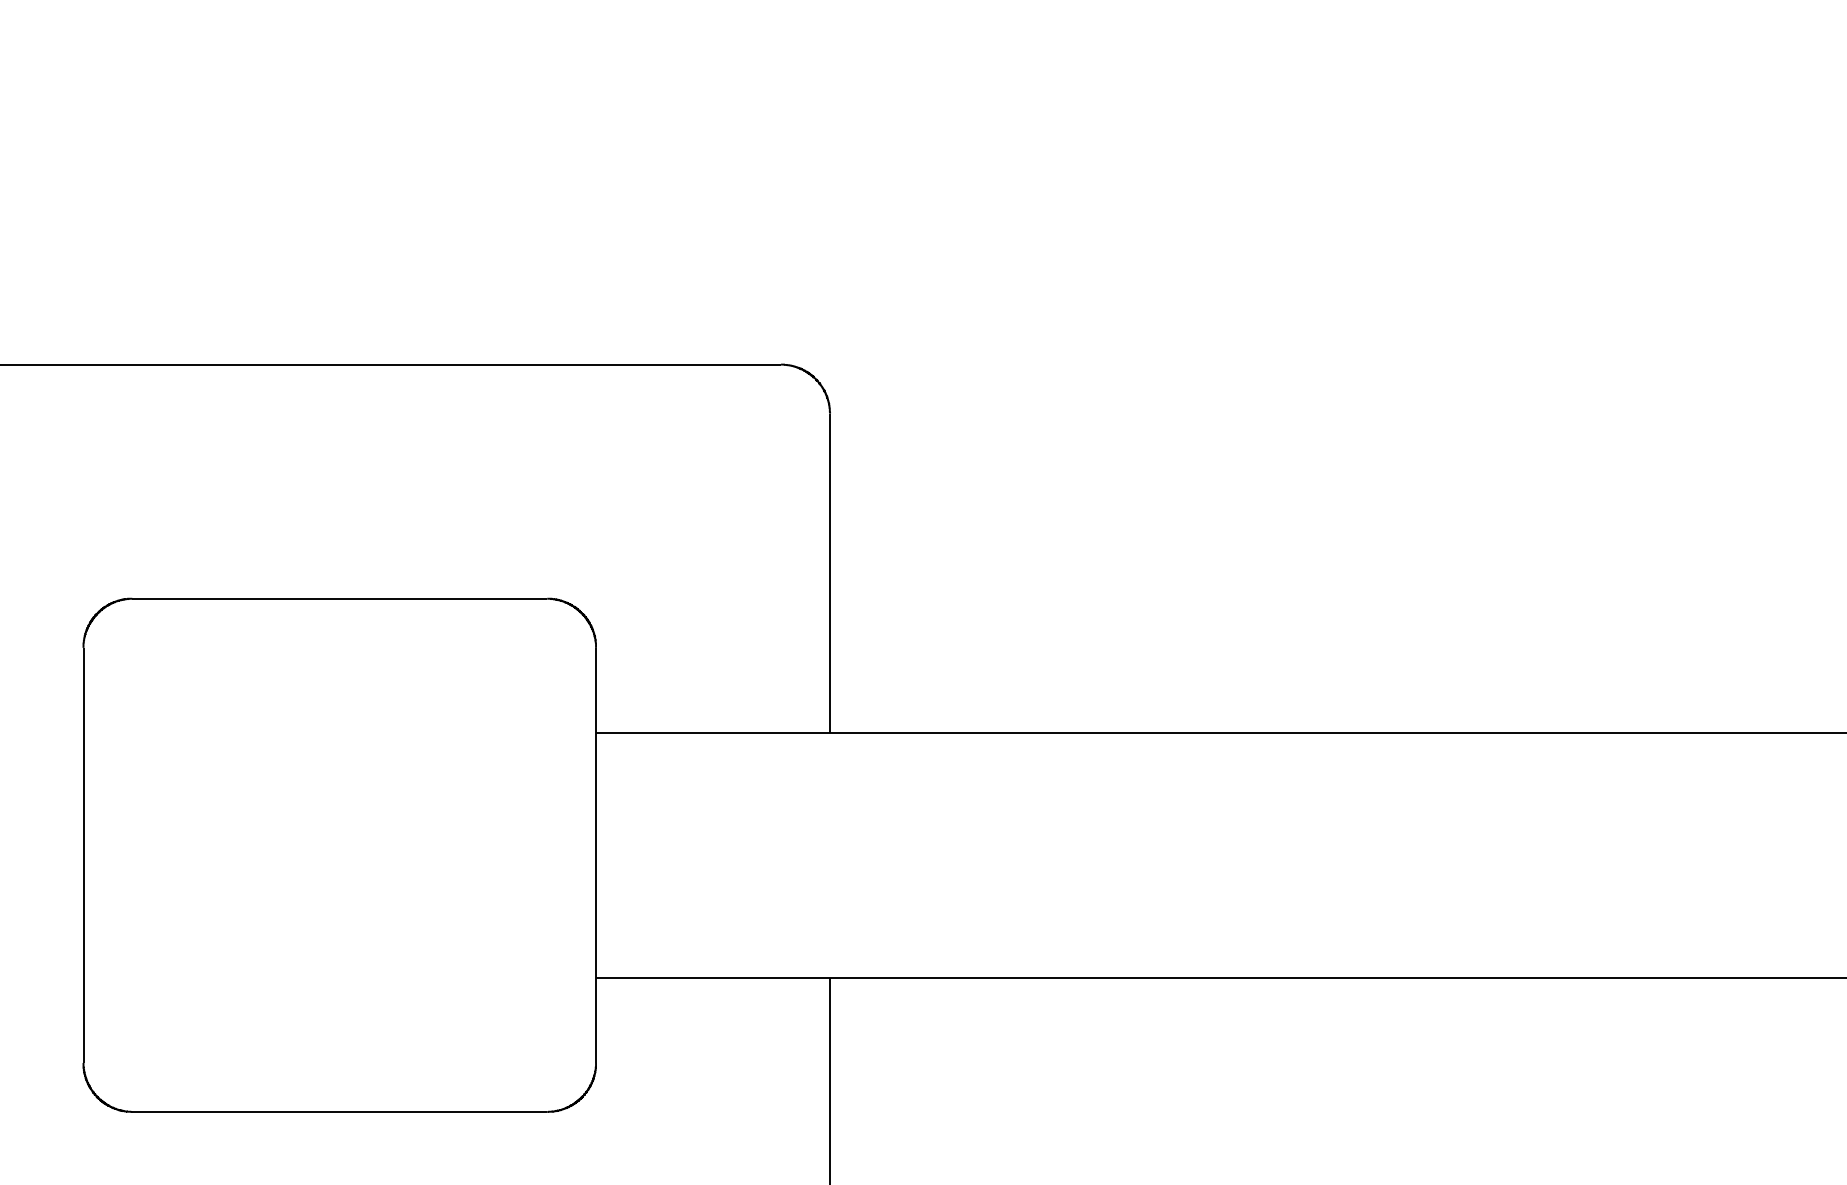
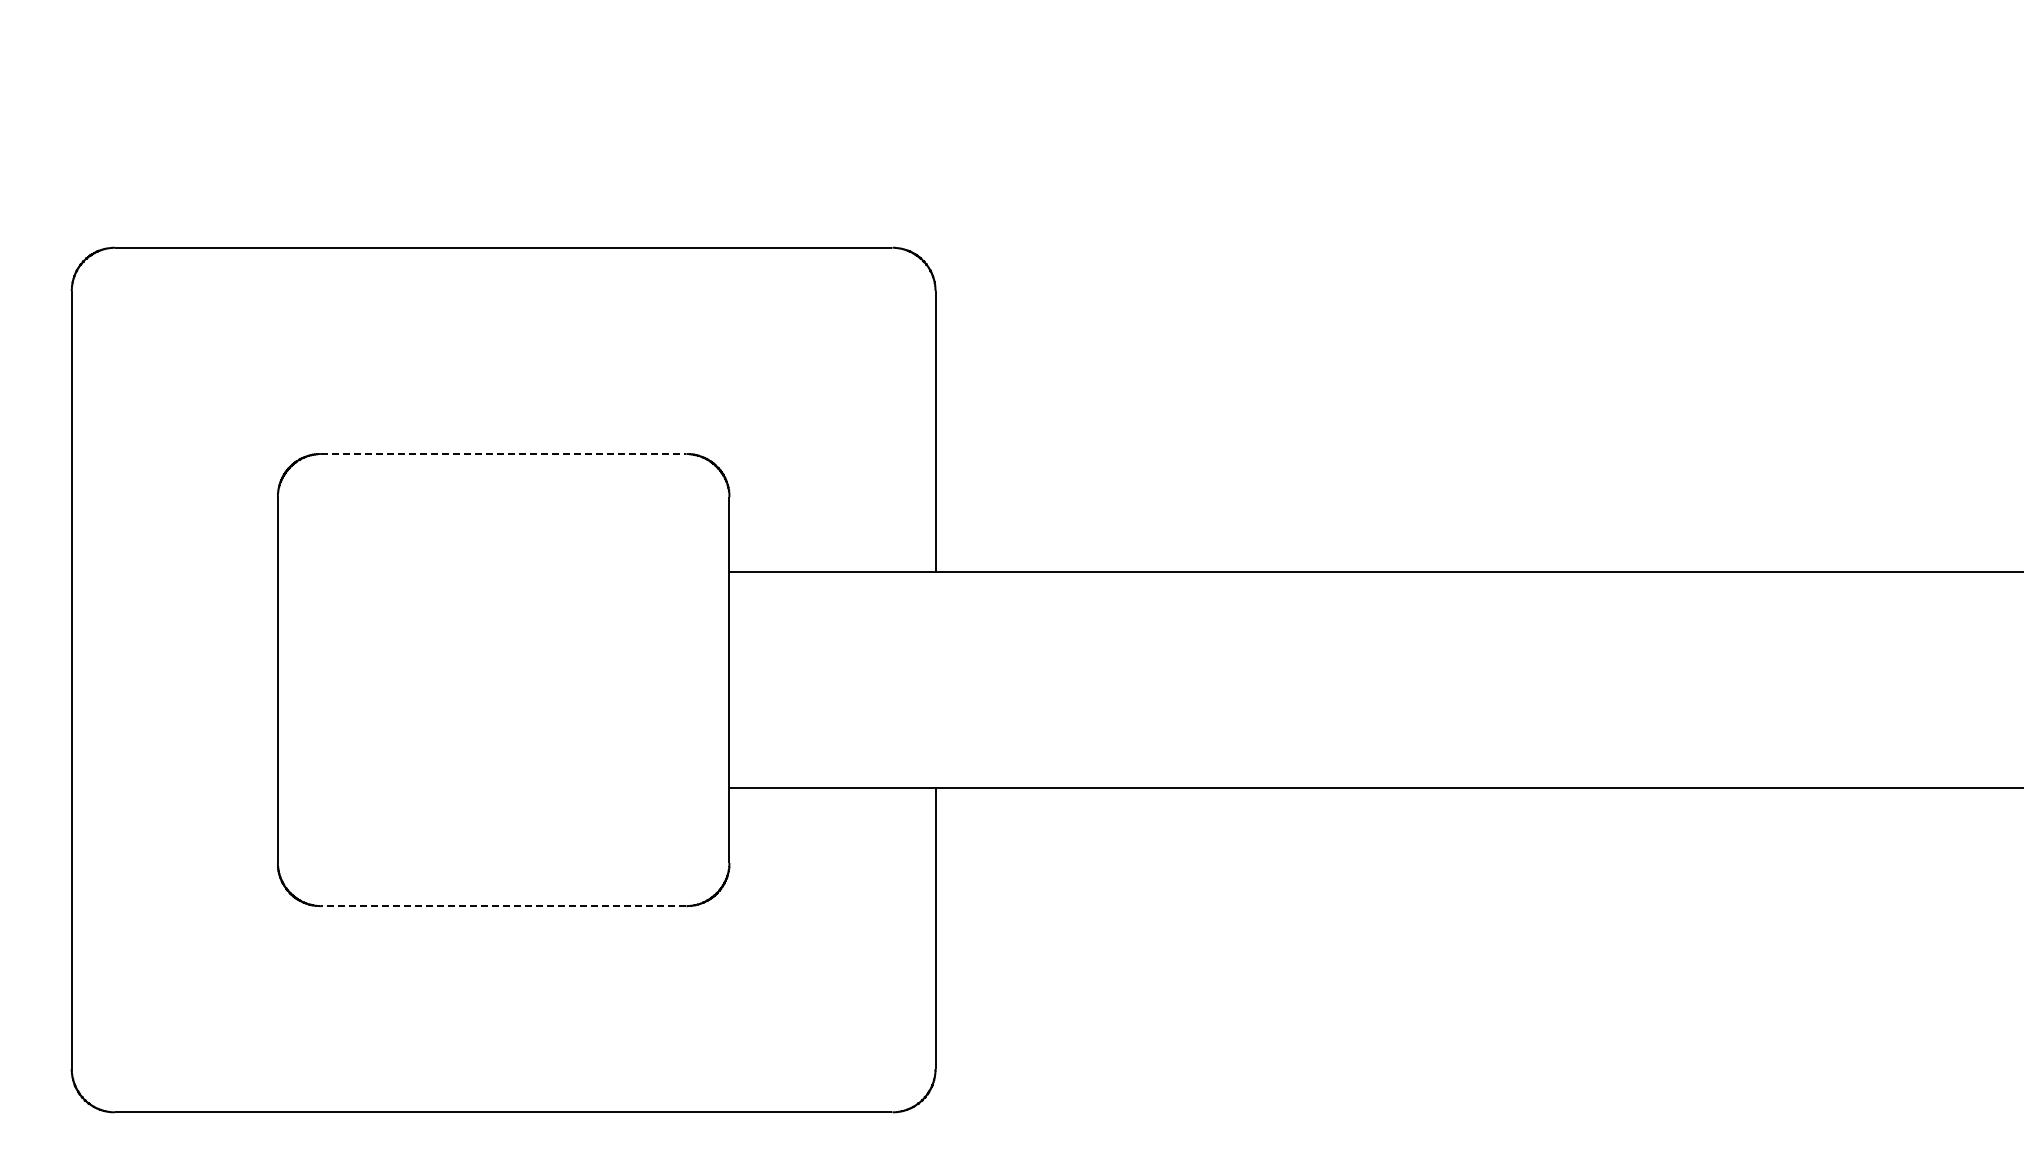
line: (339, 599) -> (503, 454), solid -> dashed
line: (339, 1112) -> (503, 906), solid -> dashed

